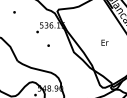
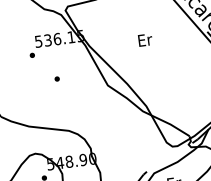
text: (104, 42) -> (144, 39), moved

